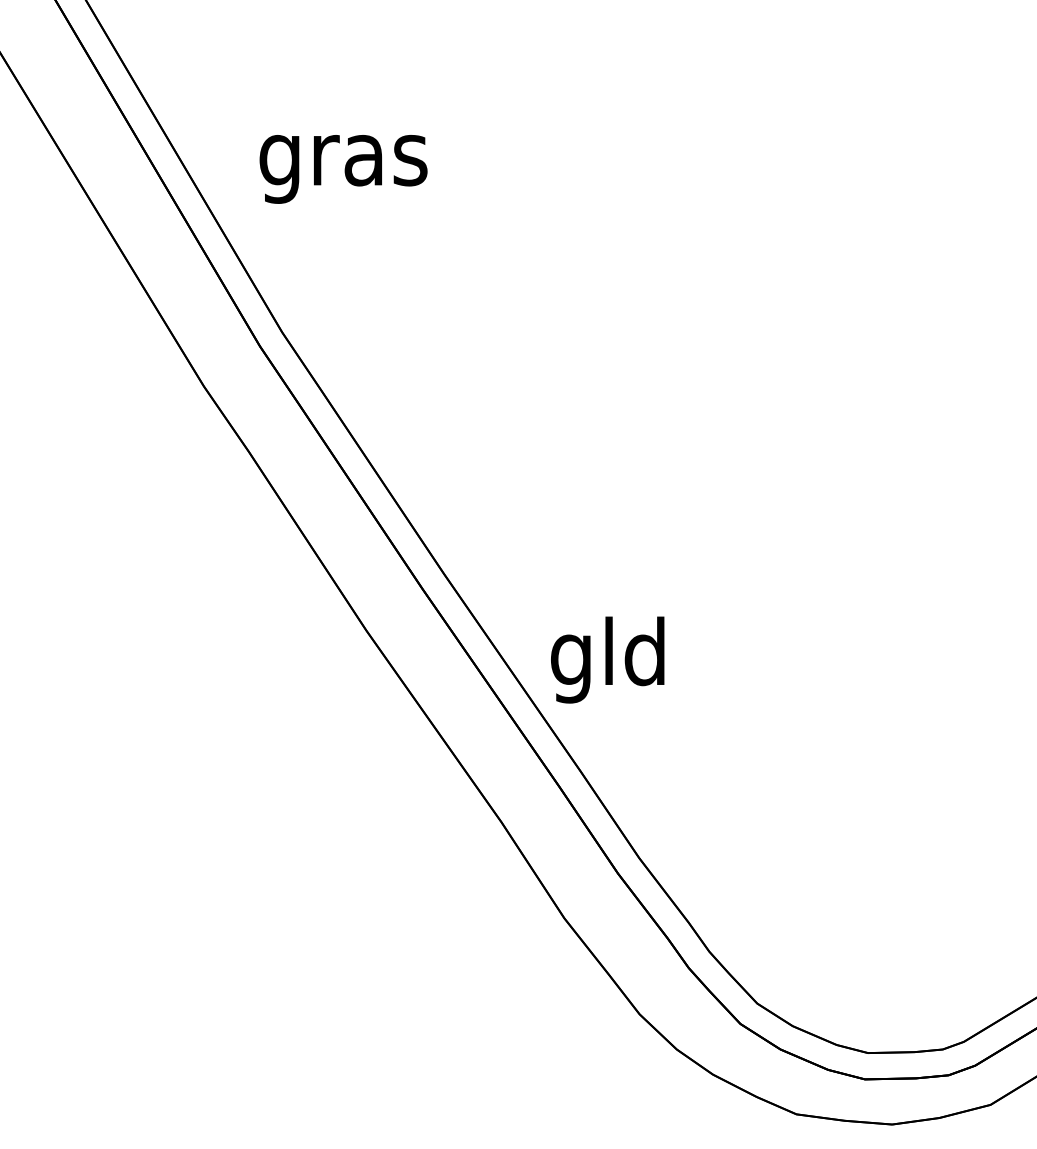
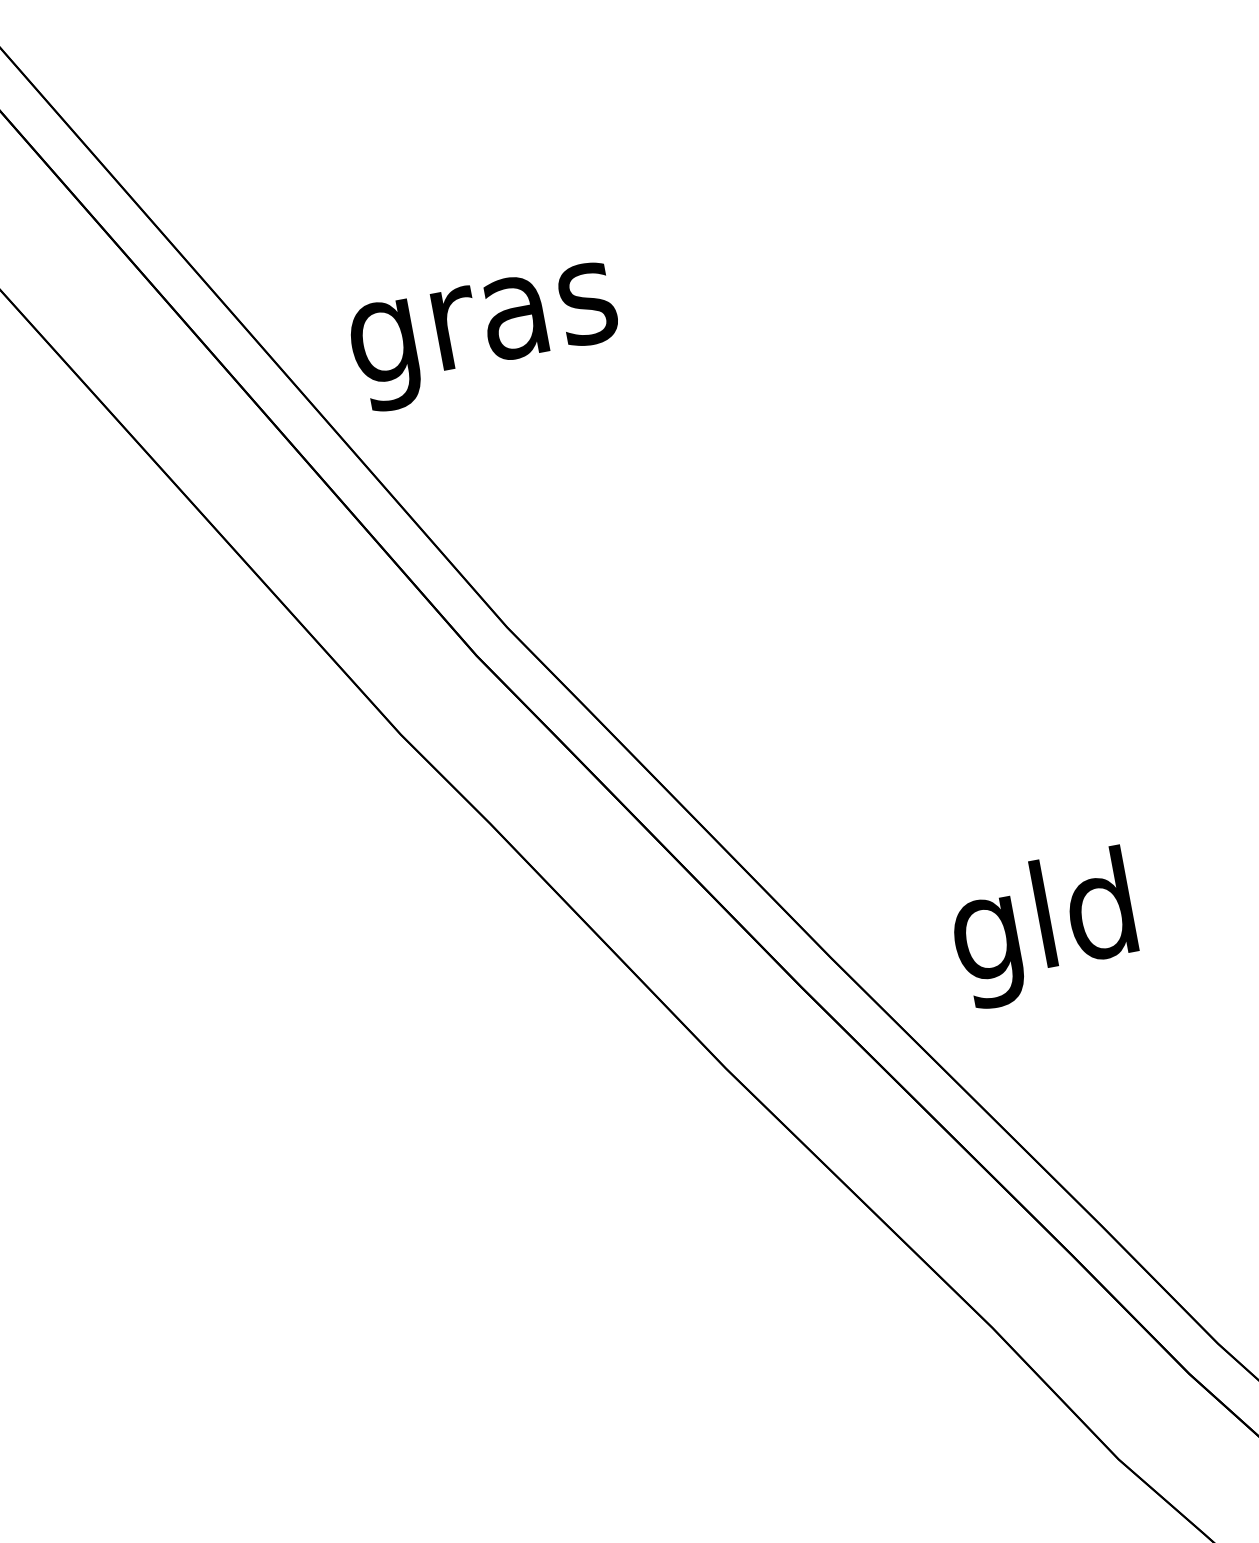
text: (343, 169) -> (485, 337), moved
text: (607, 659) -> (1043, 927), moved

